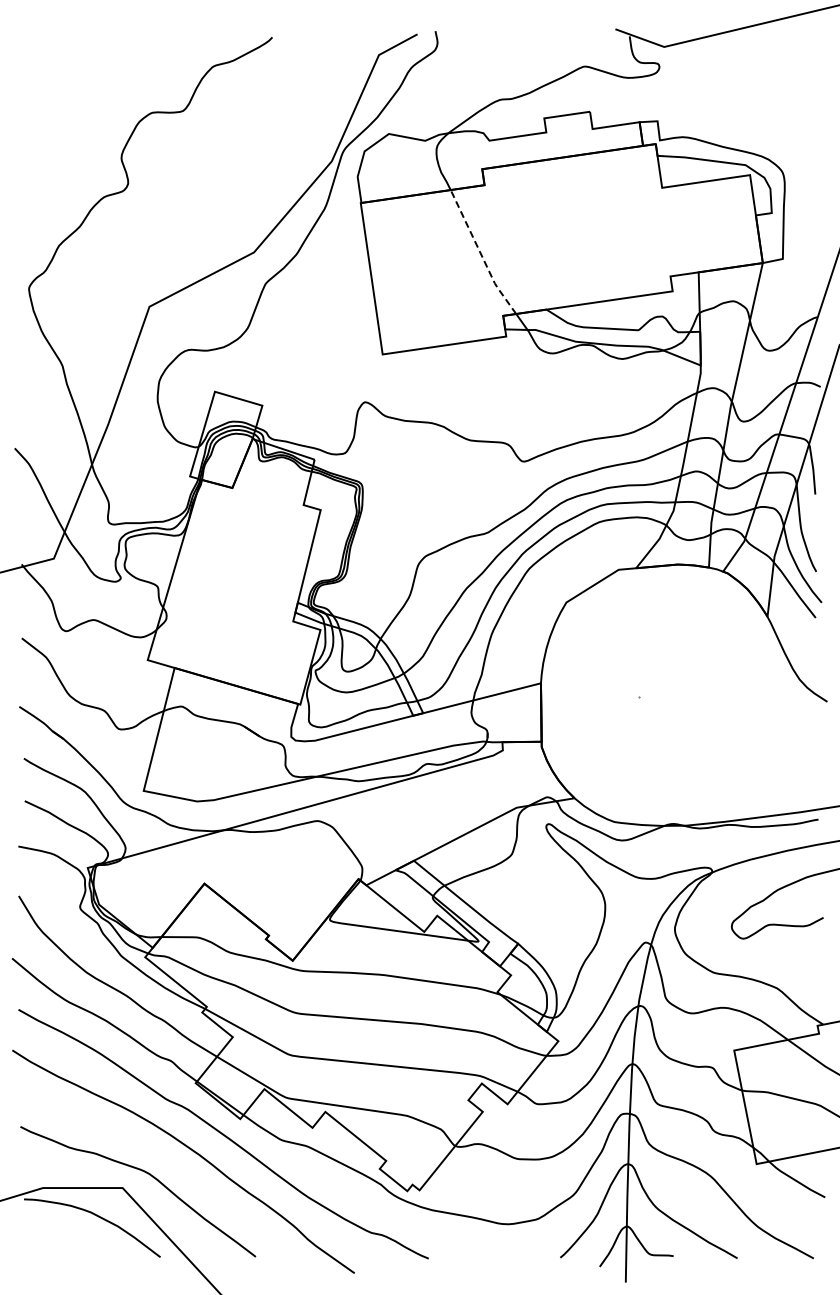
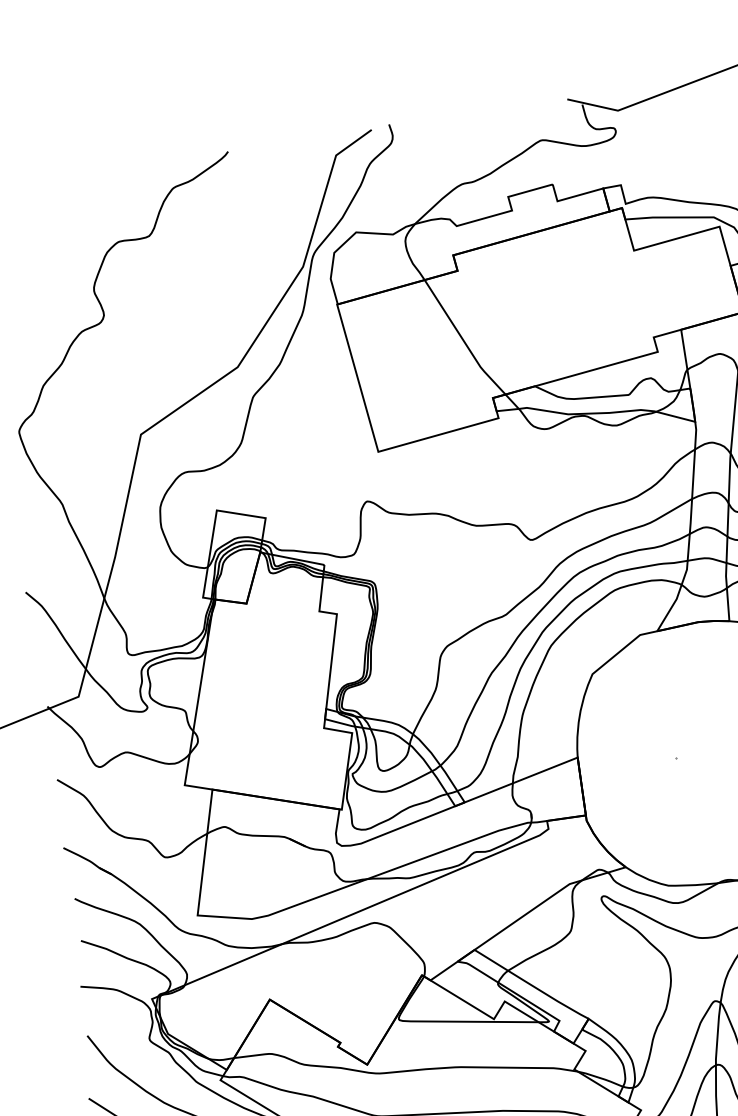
line: (481, 254) -> (463, 340), dashed -> solid

